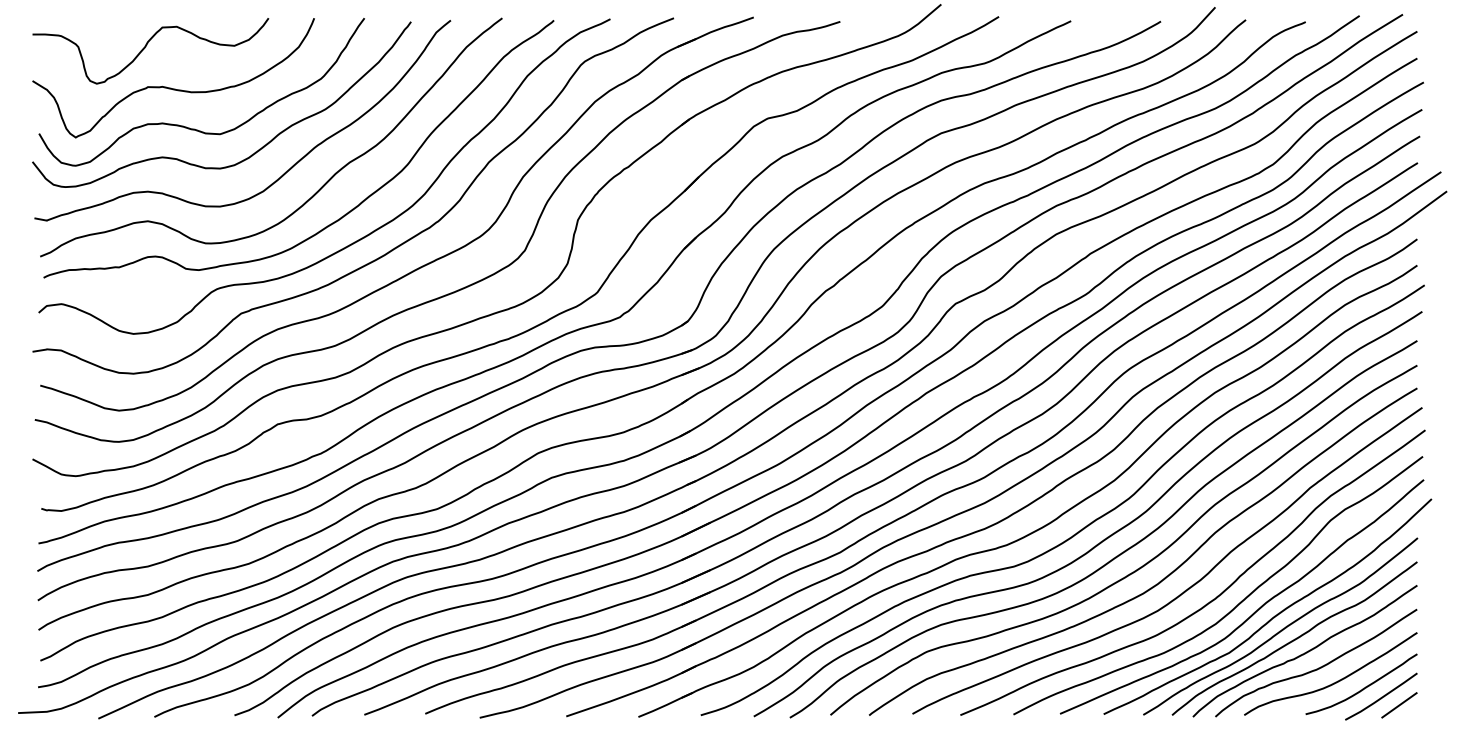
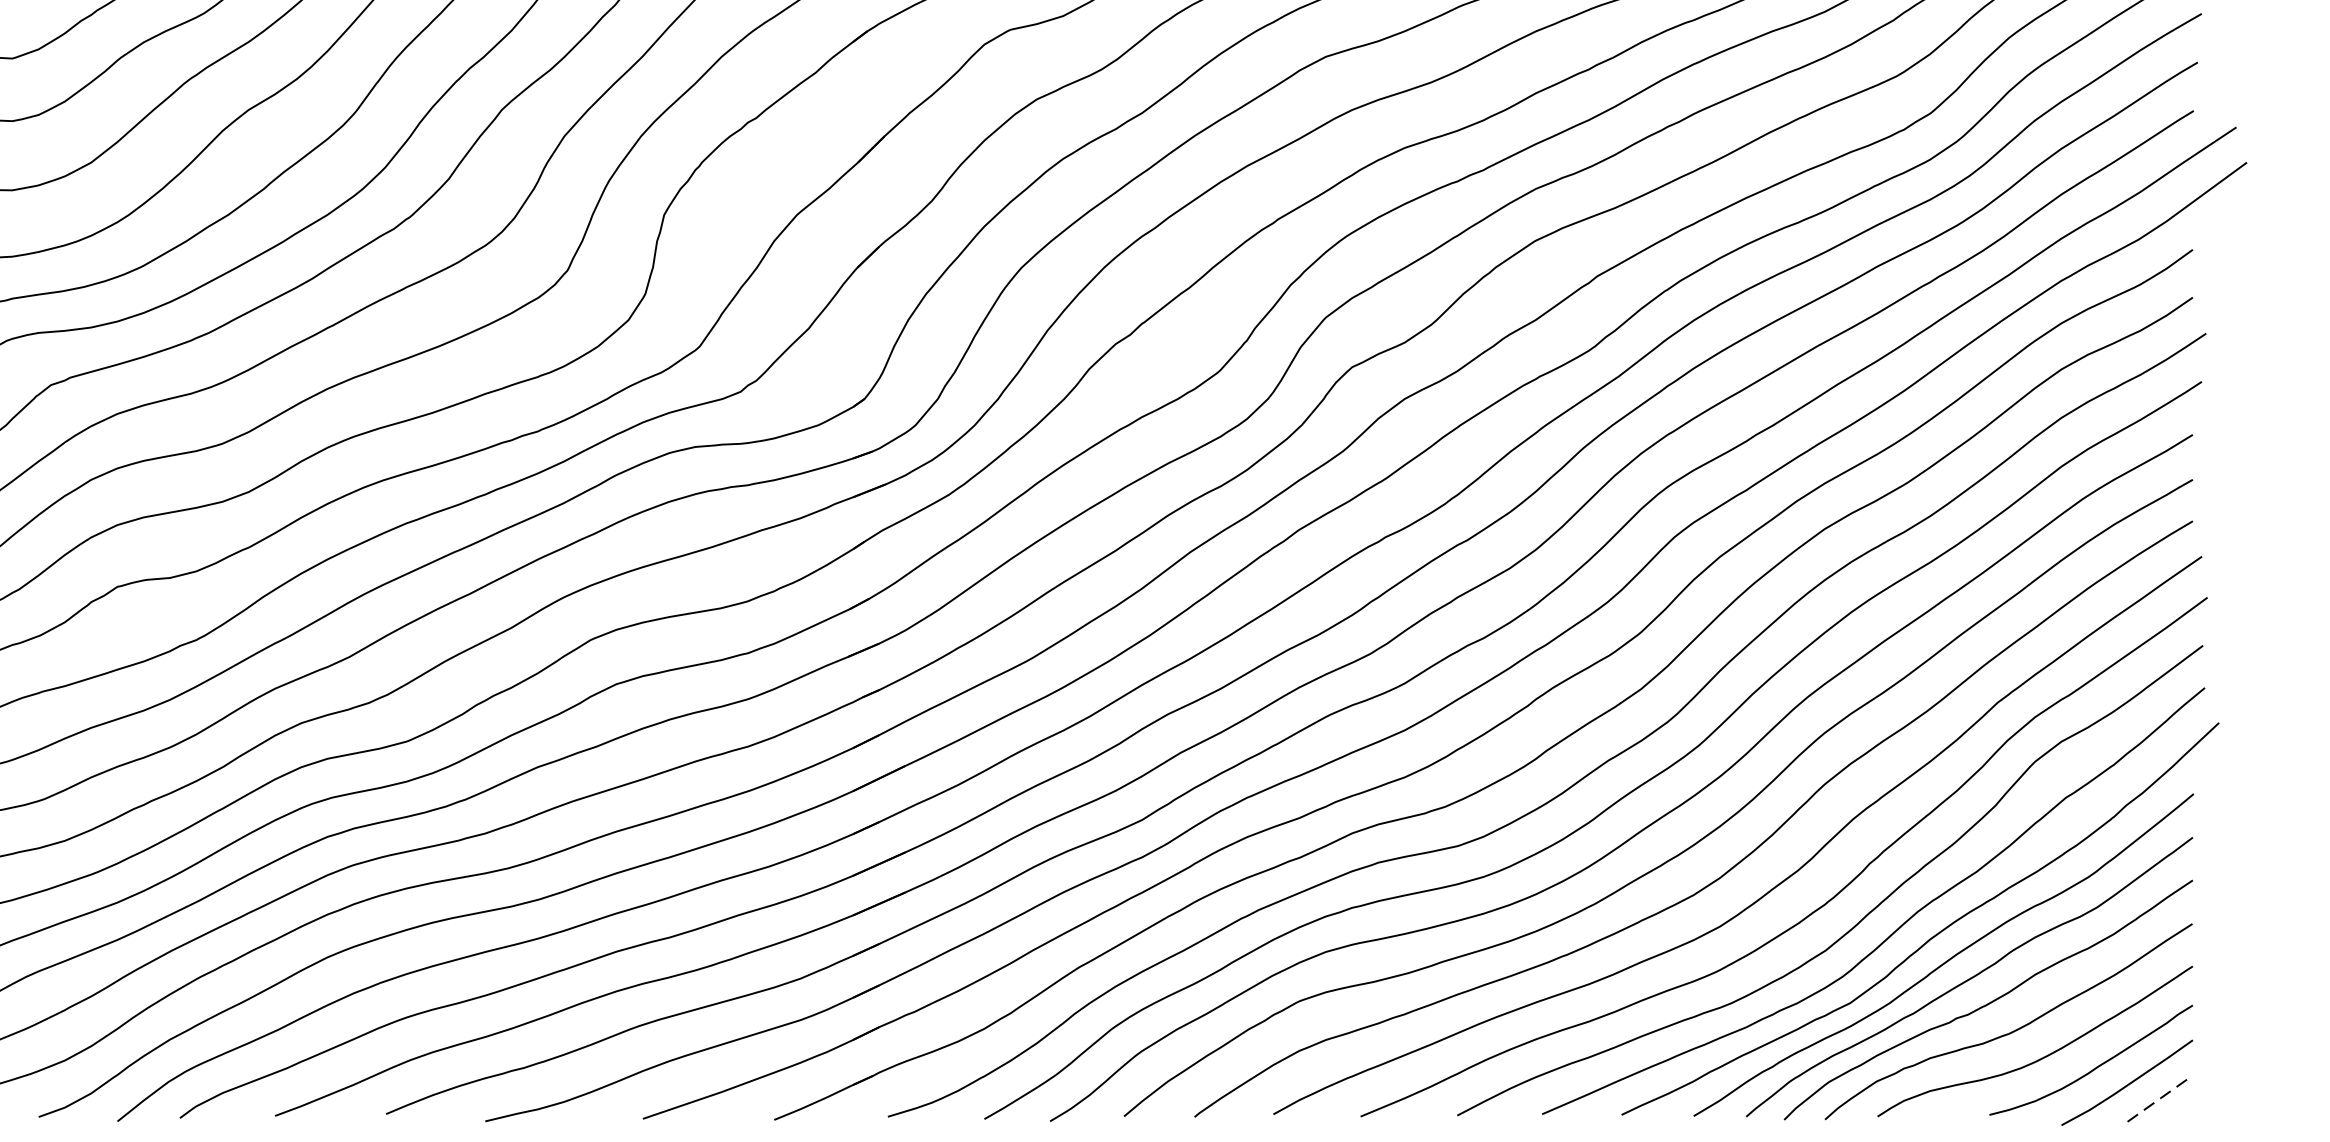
line: (1399, 705) -> (2160, 1098), solid -> dashed

